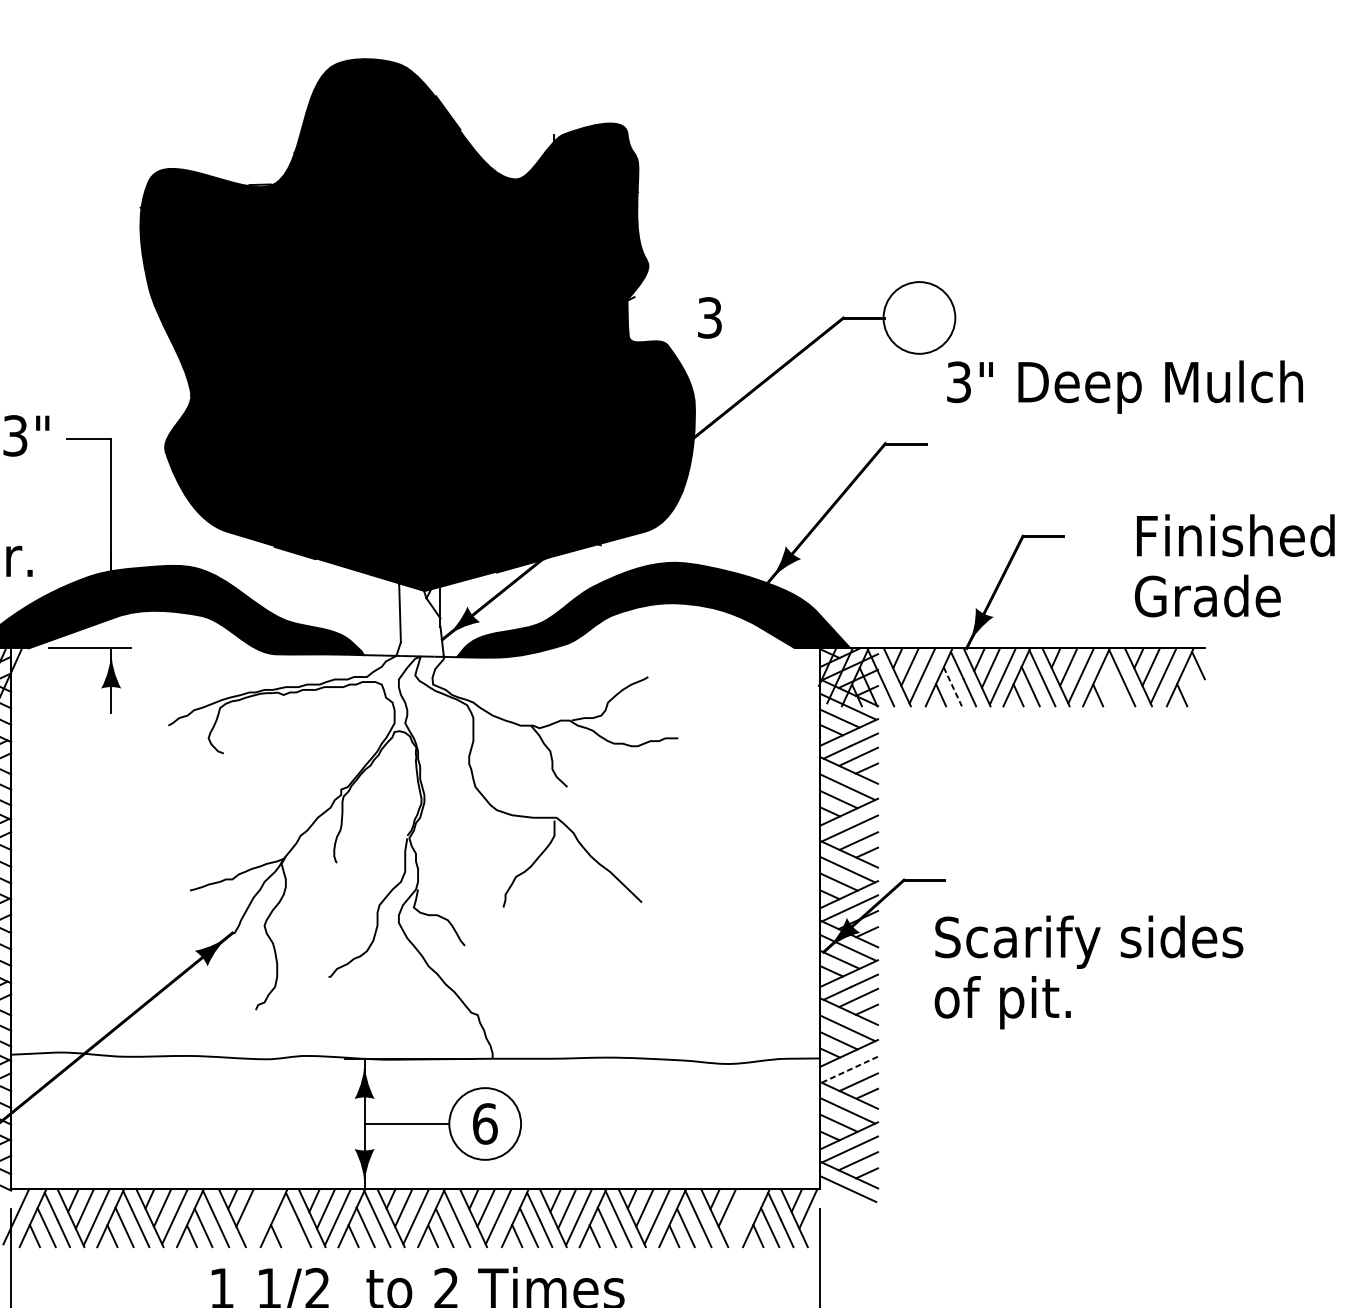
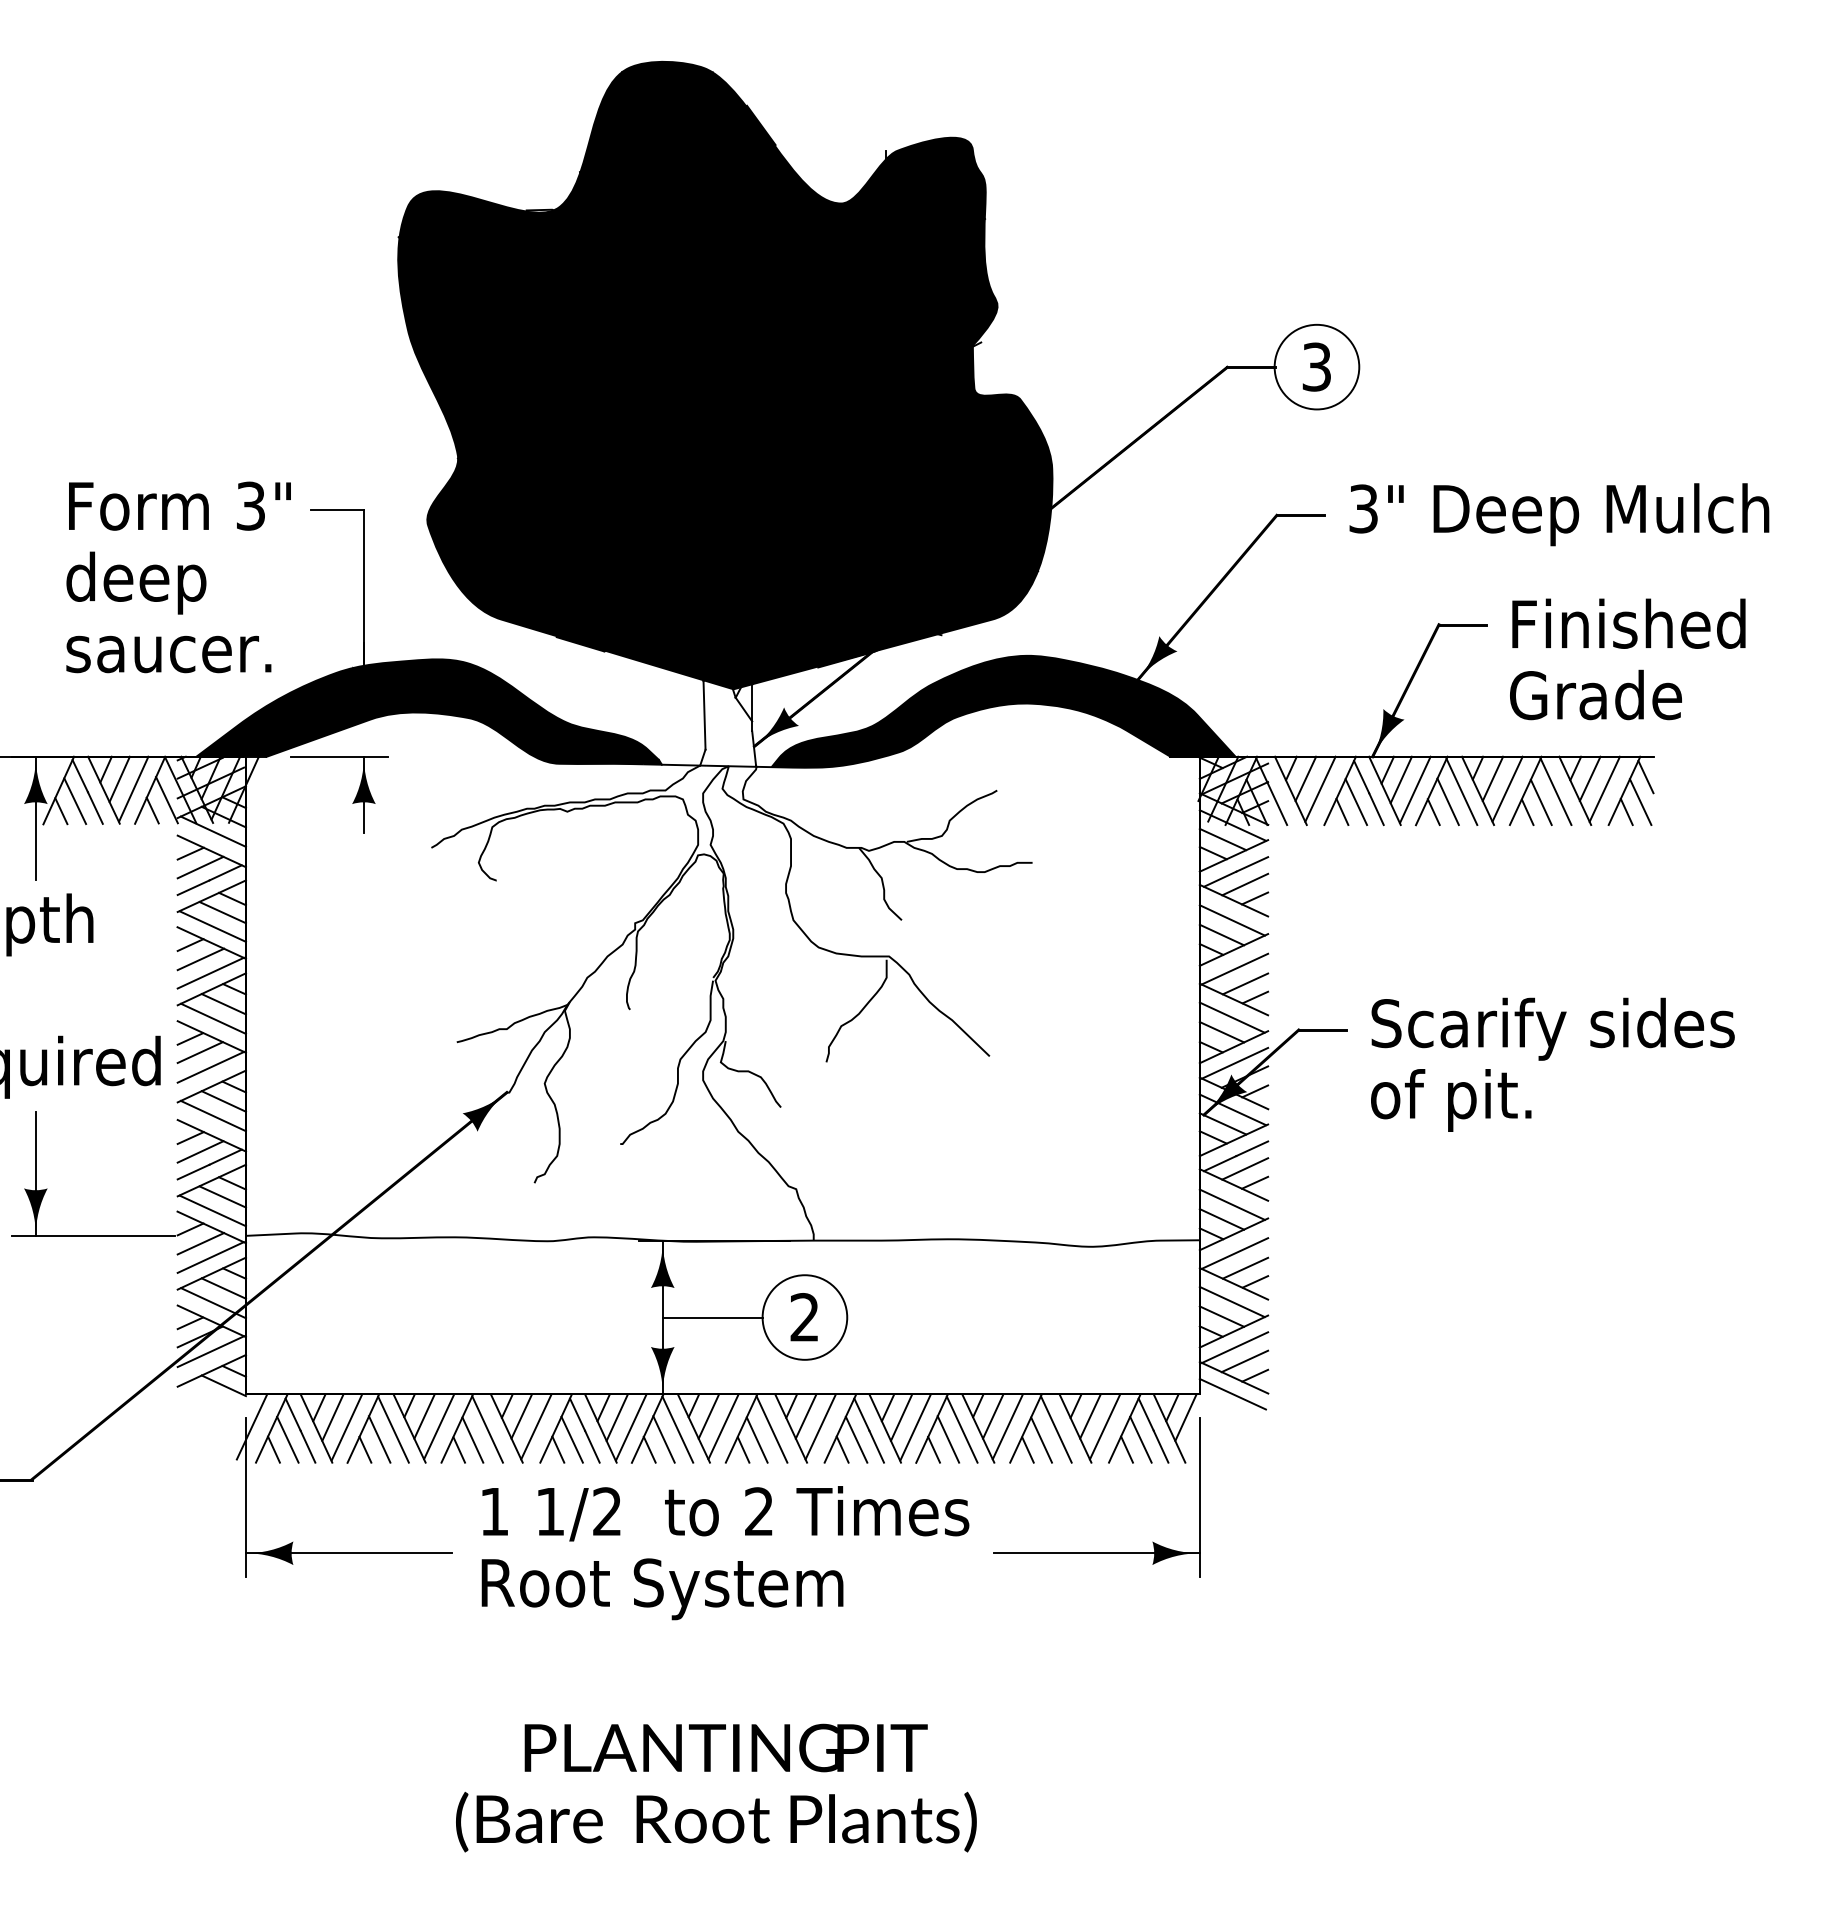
text: (709, 317) -> (1316, 366), moved
text: (1125, 386) -> (1559, 514), moved
text: (1234, 565) -> (1627, 659), moved
line: (952, 687) -> (1356, 802), dashed -> solid
line: (1109, 687) -> (1540, 802), added
line: (1193, 687) -> (1640, 802), added
text: (1088, 972) -> (1552, 1064), moved
line: (849, 1069) -> (1234, 1253), dashed -> solid
text: (484, 1123) -> (804, 1317), 6 -> 2
line: (257, 1216) -> (536, 1426), added
line: (739, 1216) -> (1104, 1426), added
line: (287, 1227) -> (571, 1439), added

